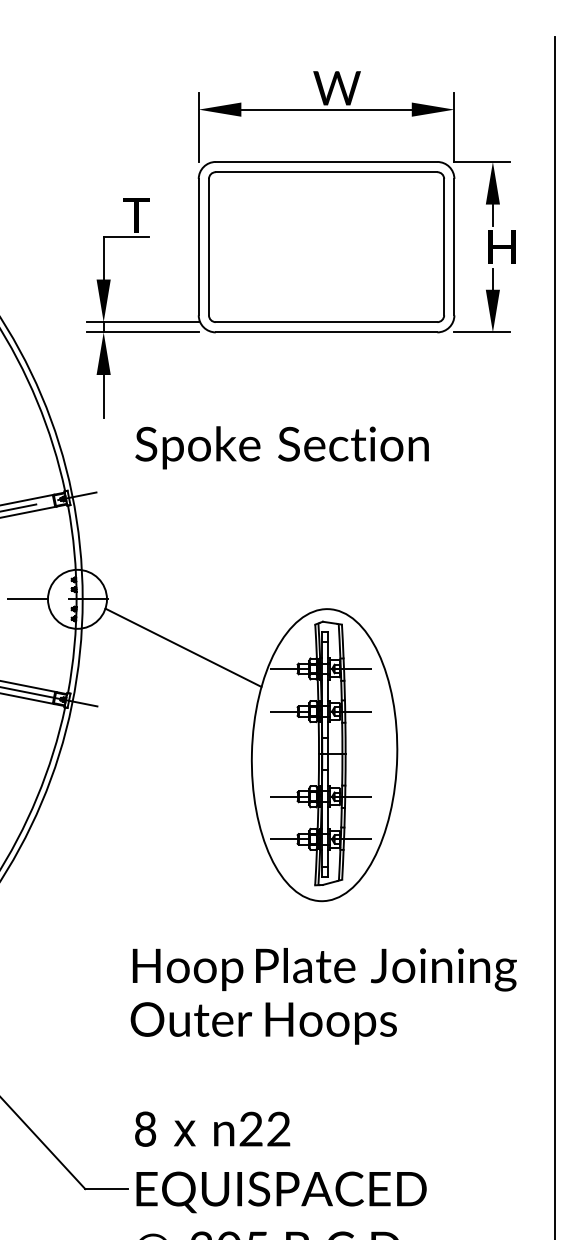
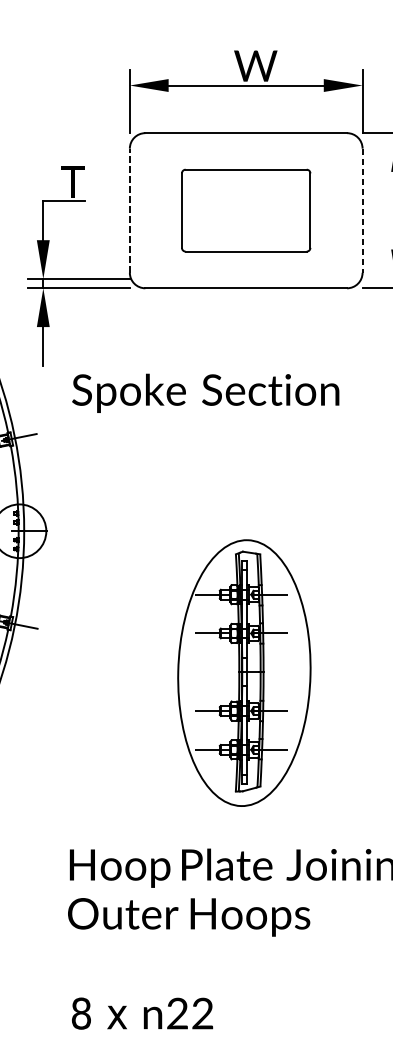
line: (198, 246) -> (129, 210), solid -> dashed
part: (326, 246) -> (246, 210), size x0.6
line: (454, 247) -> (362, 211), solid -> dashed
line: (183, 647) -> (115, 575), removed

